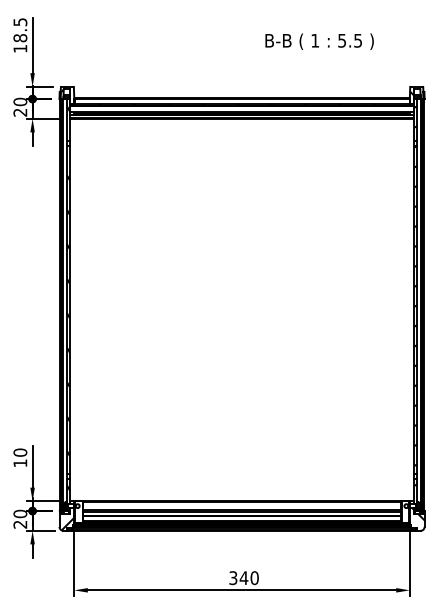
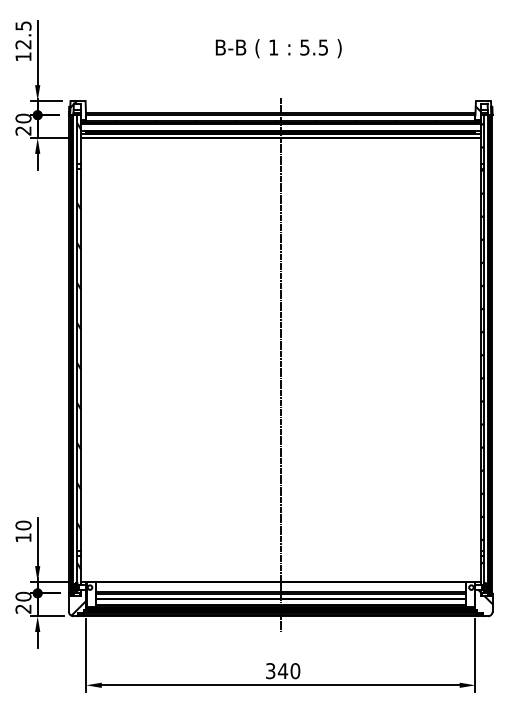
text: (20, 38) -> (23, 44), 18.5 -> 12.5
text: (319, 41) -> (278, 48), moved
line: (241, 313) -> (280, 364), added

